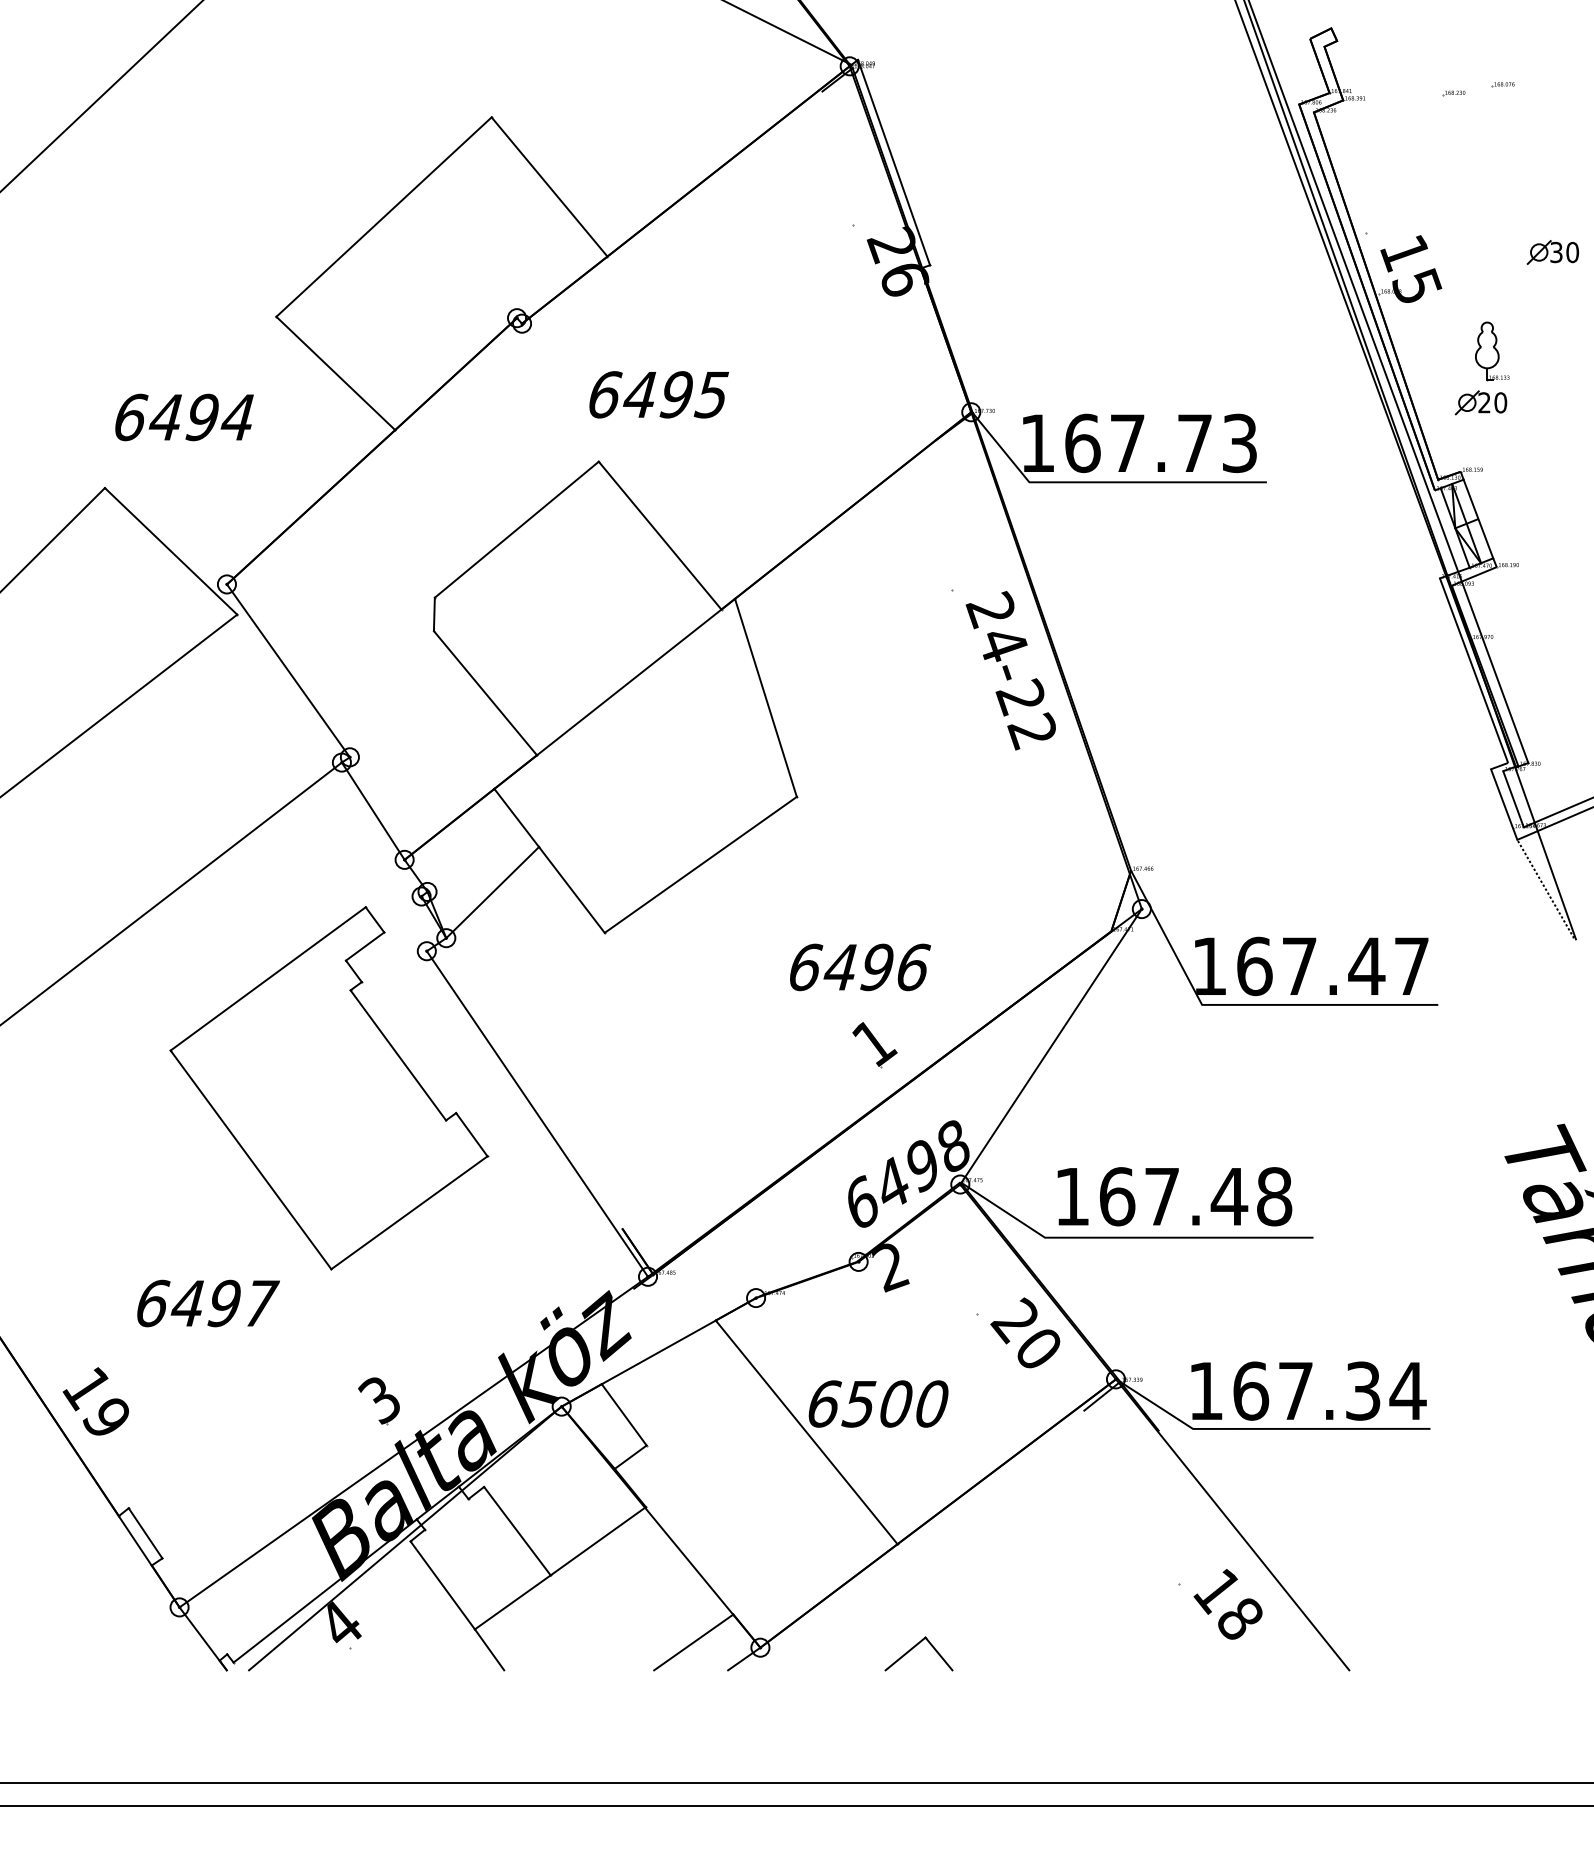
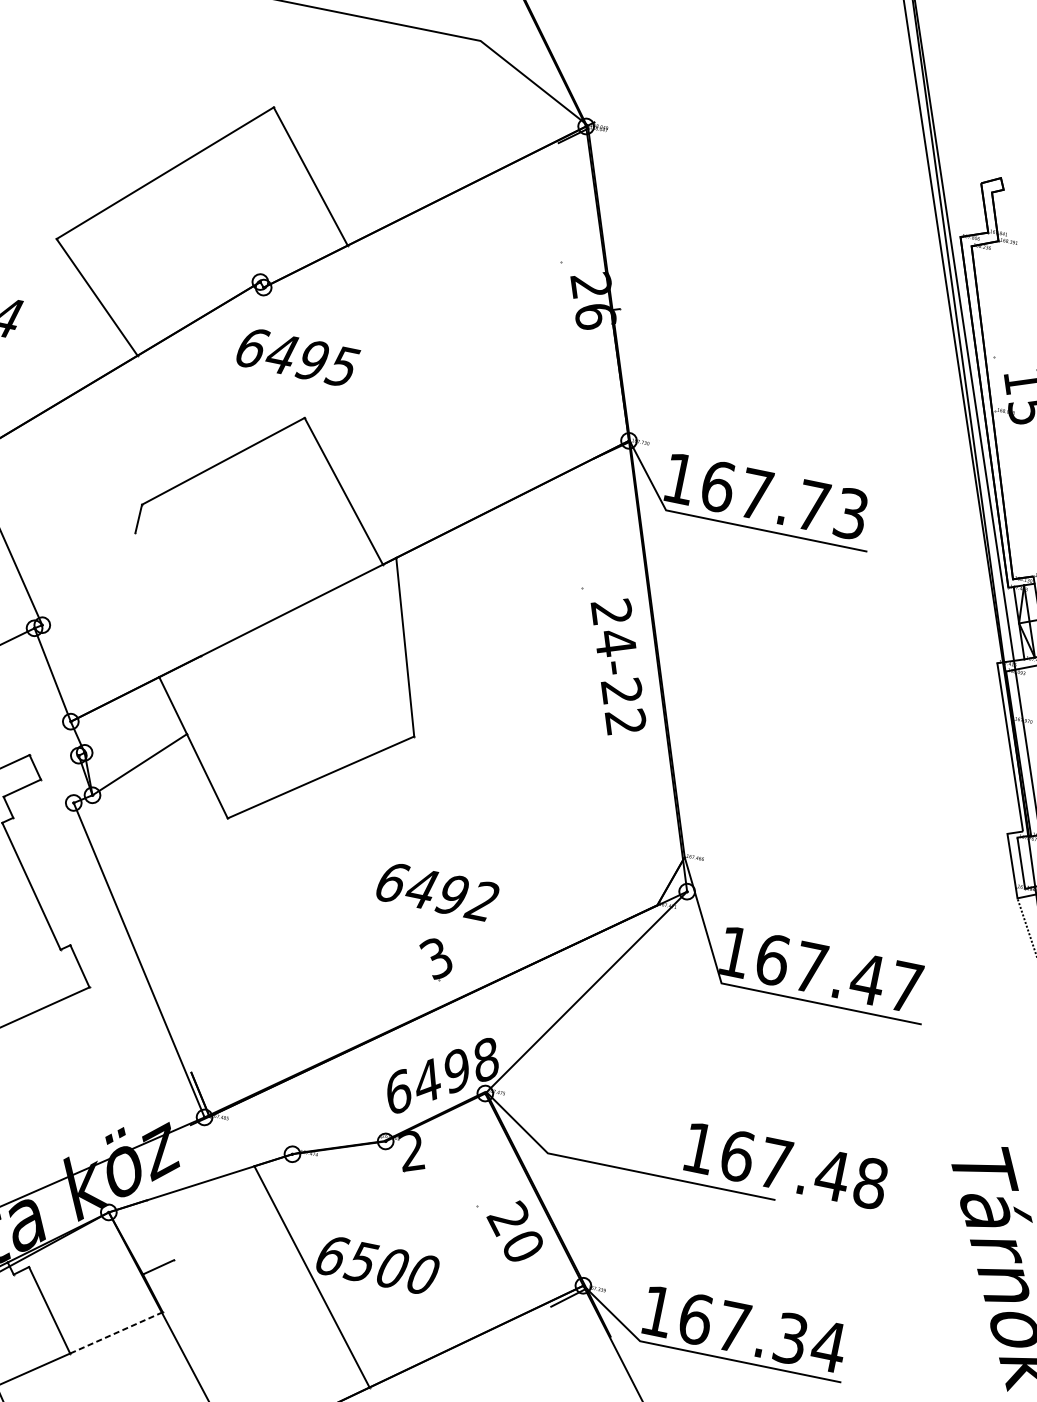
line: (893, 162) -> (606, 215), removed
text: (658, 394) -> (297, 357), moved
line: (484, 693) -> (167, 594), removed
text: (912, 967) -> (482, 901), 6496 -> 6492
text: (874, 1043) -> (437, 959), 1 -> 3
text: (1174, 1196) -> (786, 1165), moved
line: (623, 1414) -> (159, 1229), removed
line: (598, 1541) -> (116, 1333), solid -> dashed

